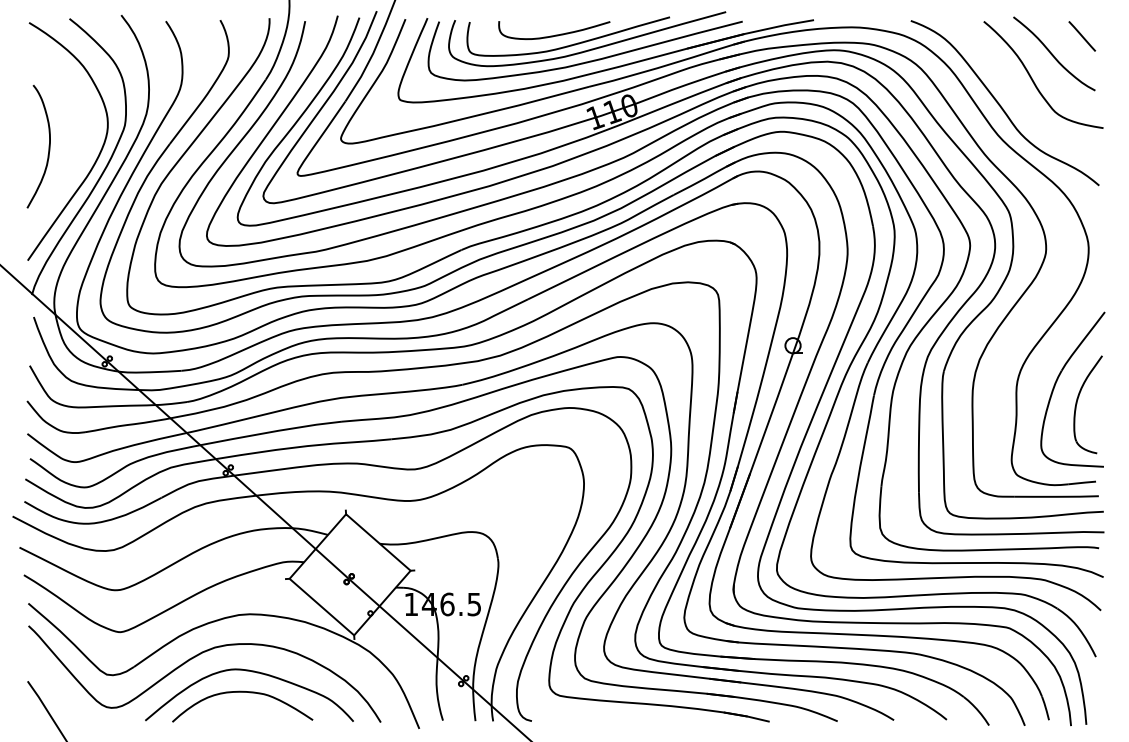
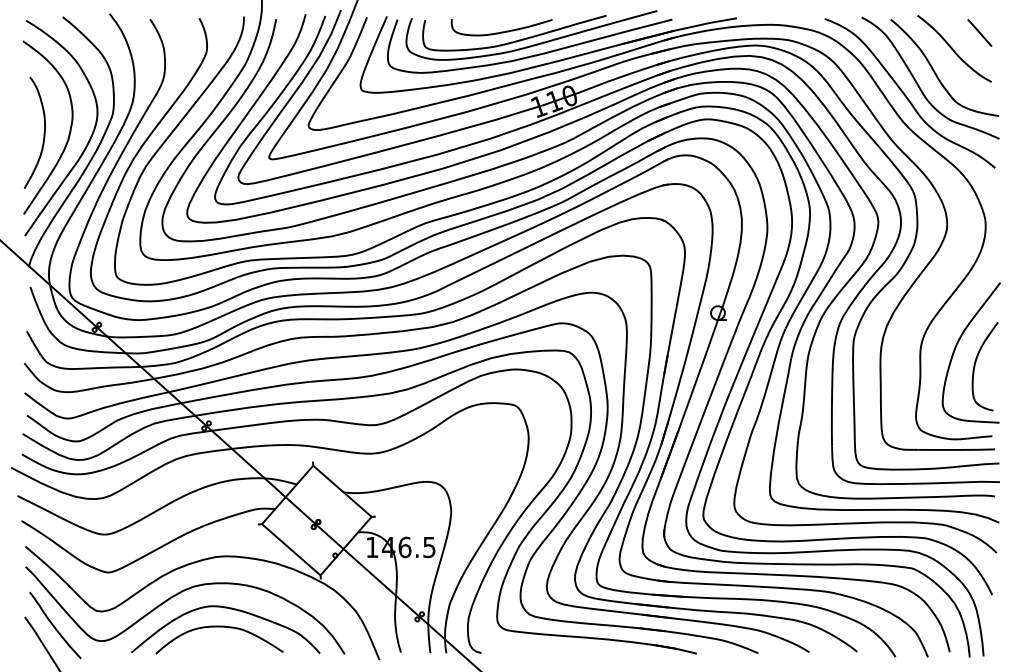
curve: (1014, 92) -> (918, 83), added
curve: (76, 146) -> (69, 132), added
curve: (60, 691) -> (54, 626), added

